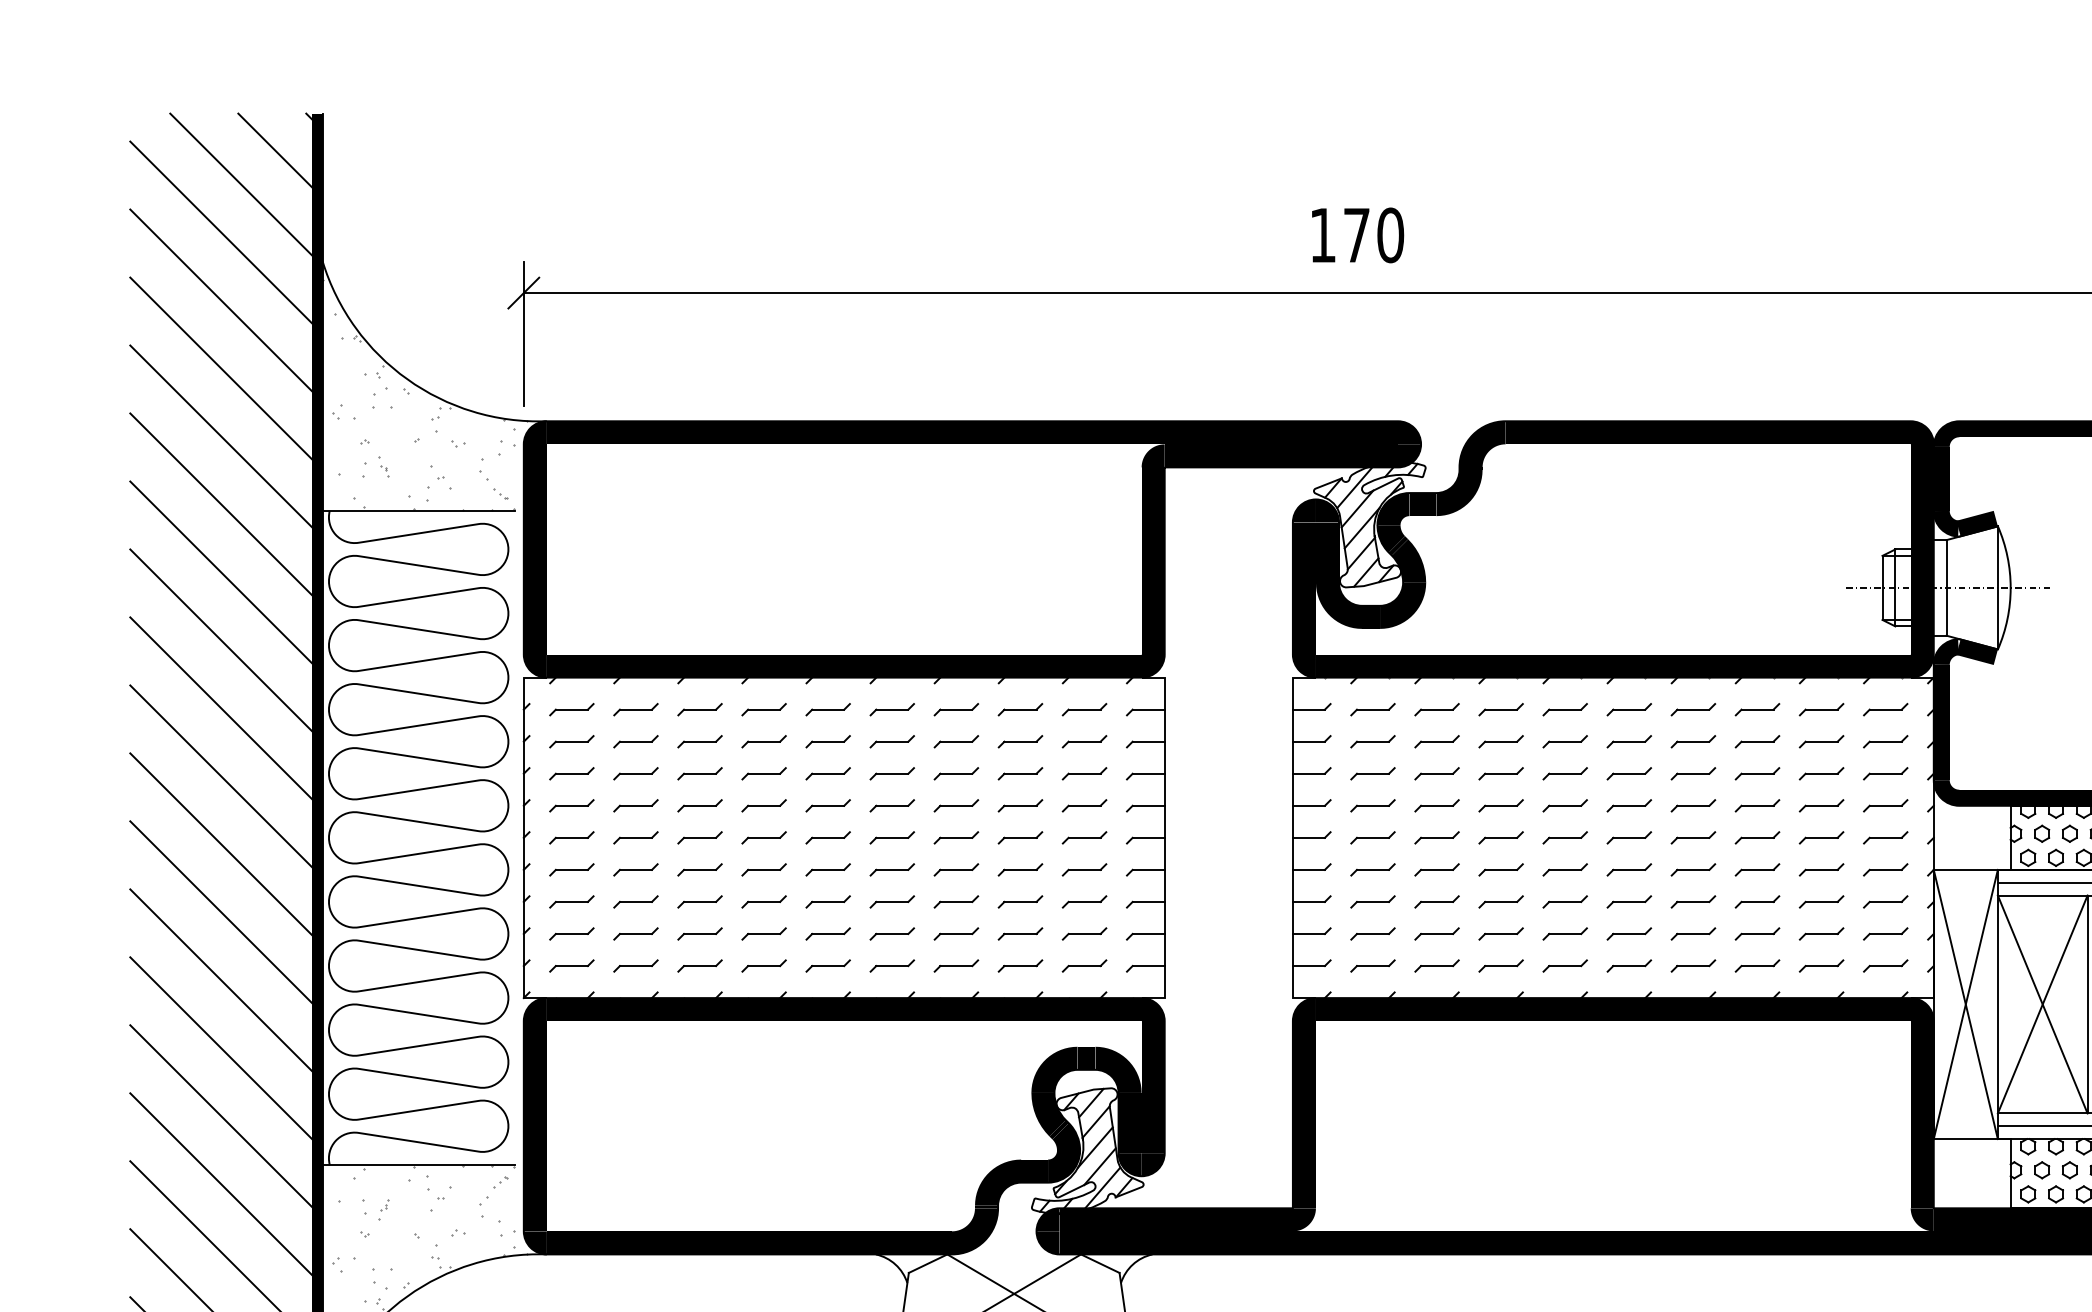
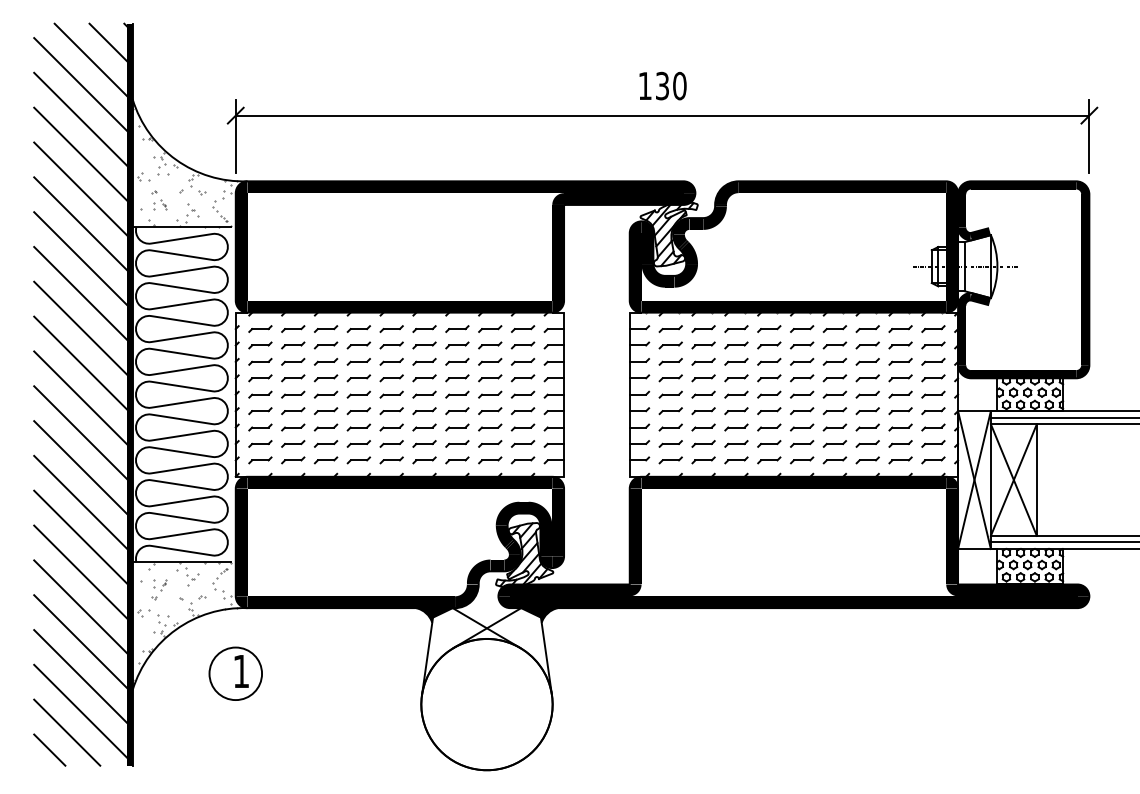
text: (1356, 234) -> (662, 85), 170 -> 130
fill: (911, 1268) -> (434, 615), added
fill: (1116, 1268) -> (539, 615), added

